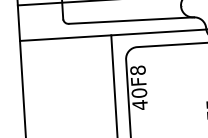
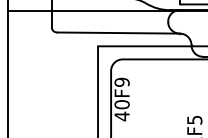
line: (66, 38) -> (53, 46), removed
text: (137, 69) -> (121, 81), 40F8 -> 40F9

